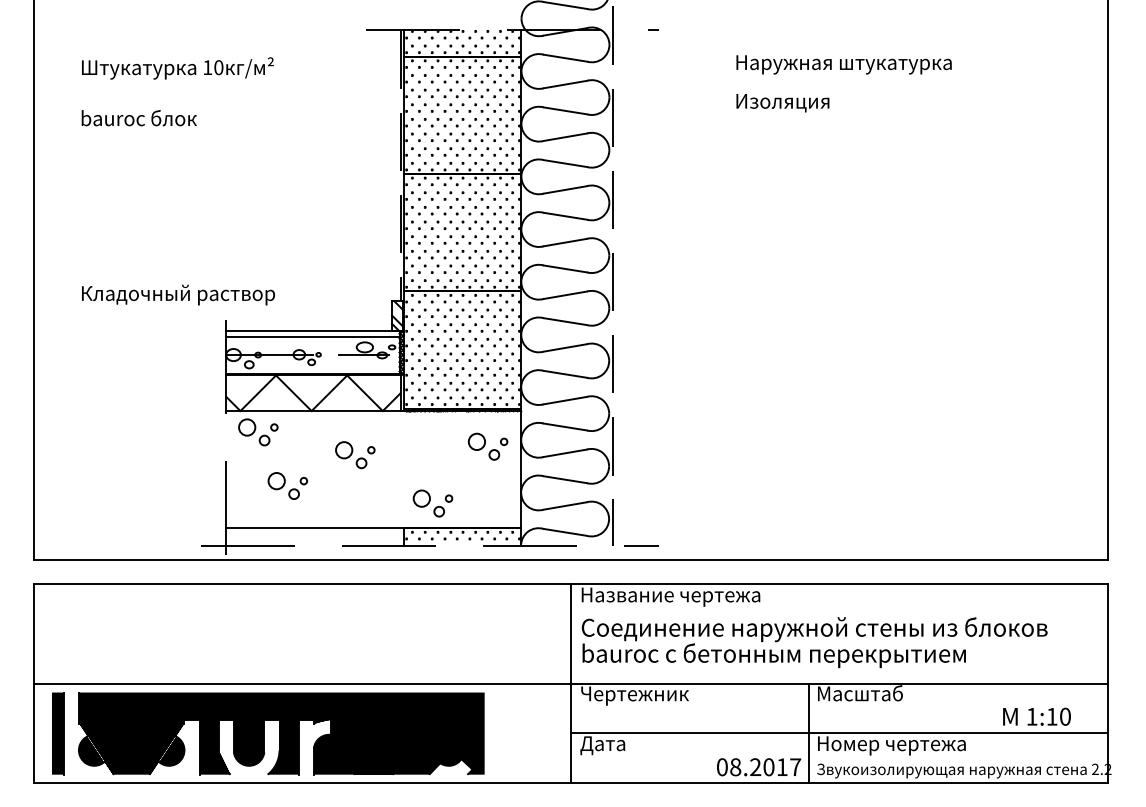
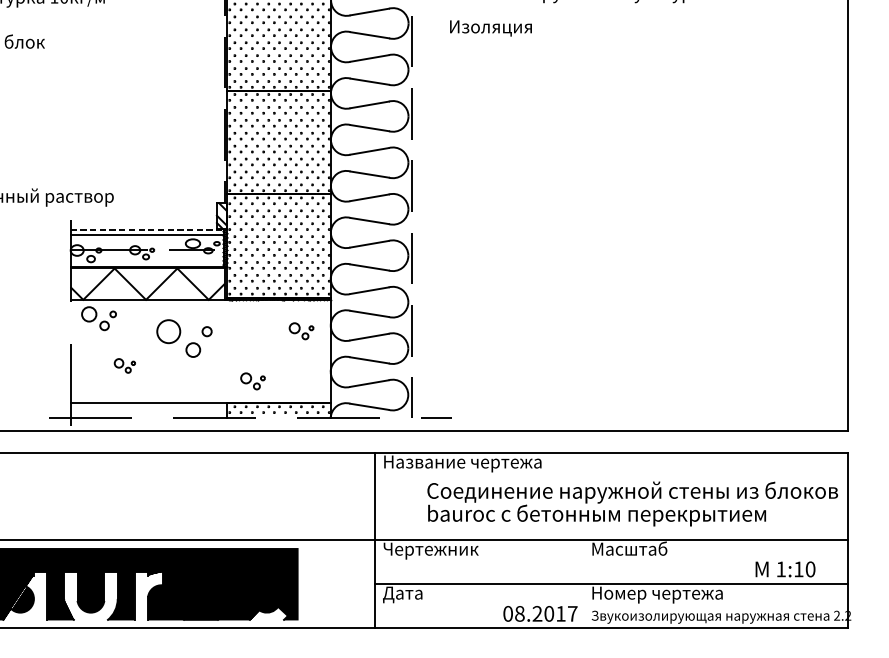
text: (782, 103) -> (490, 28), moved
line: (314, 331) -> (148, 229), solid -> dashed
part: (487, 446) -> (301, 331), size x0.7
part: (355, 455) -> (184, 339), size x1.6
part: (287, 485) -> (124, 365), size x0.6
part: (432, 503) -> (252, 381), size x0.7
text: (814, 642) -> (632, 503), moved
line: (809, 732) -> (584, 583), removed

